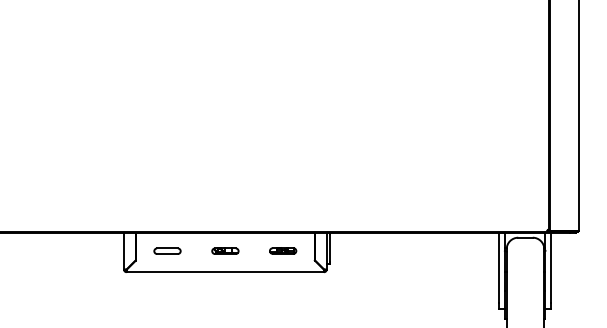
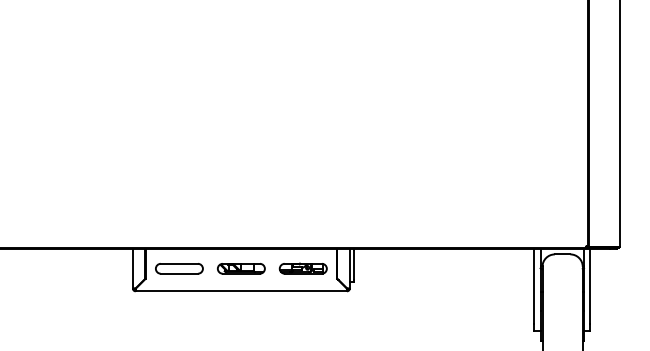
part: (167, 250) -> (179, 268), size x1.67
part: (225, 250) -> (241, 268), size x1.67
part: (282, 250) -> (302, 268), size x1.67

